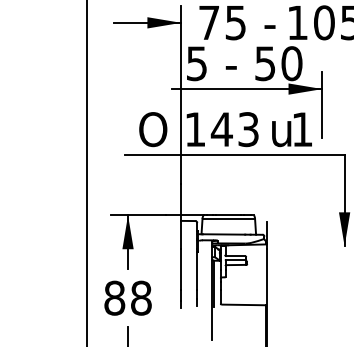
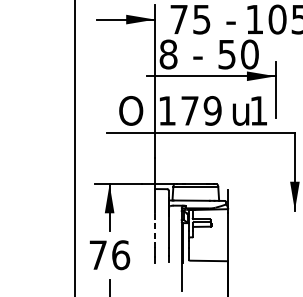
text: (196, 63) -> (168, 54), 5 -> 8
text: (234, 129) -> (200, 110), 143 -> 179
line: (181, 269) -> (155, 230), solid -> dashed
text: (127, 297) -> (109, 254), 88 -> 76

